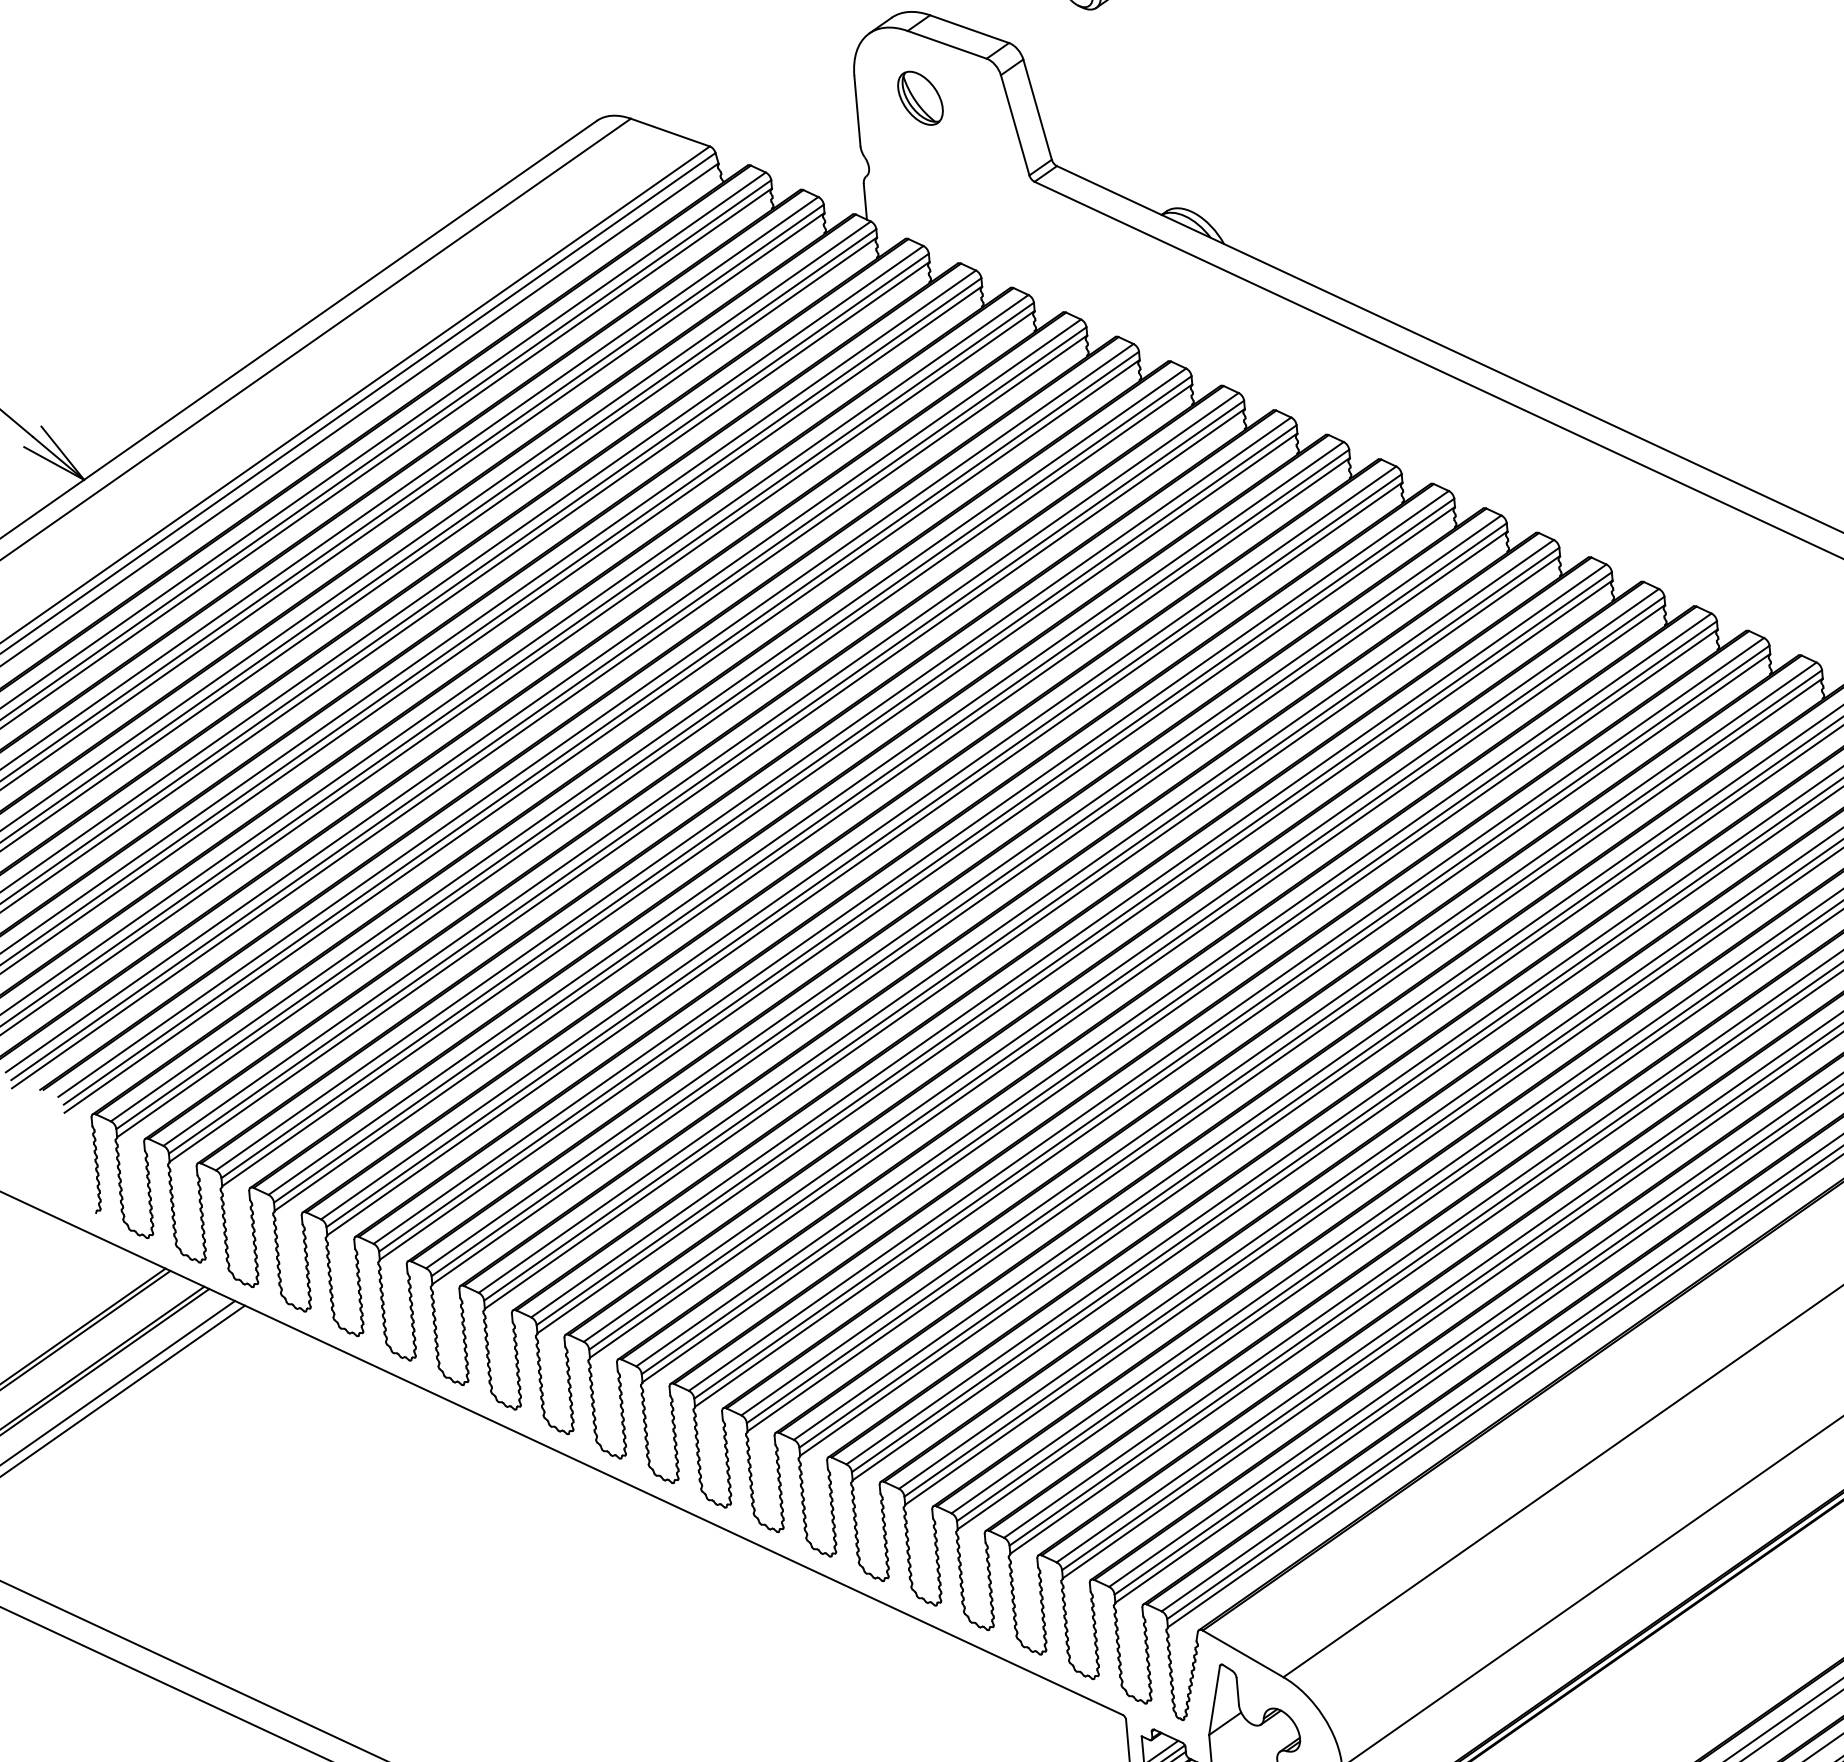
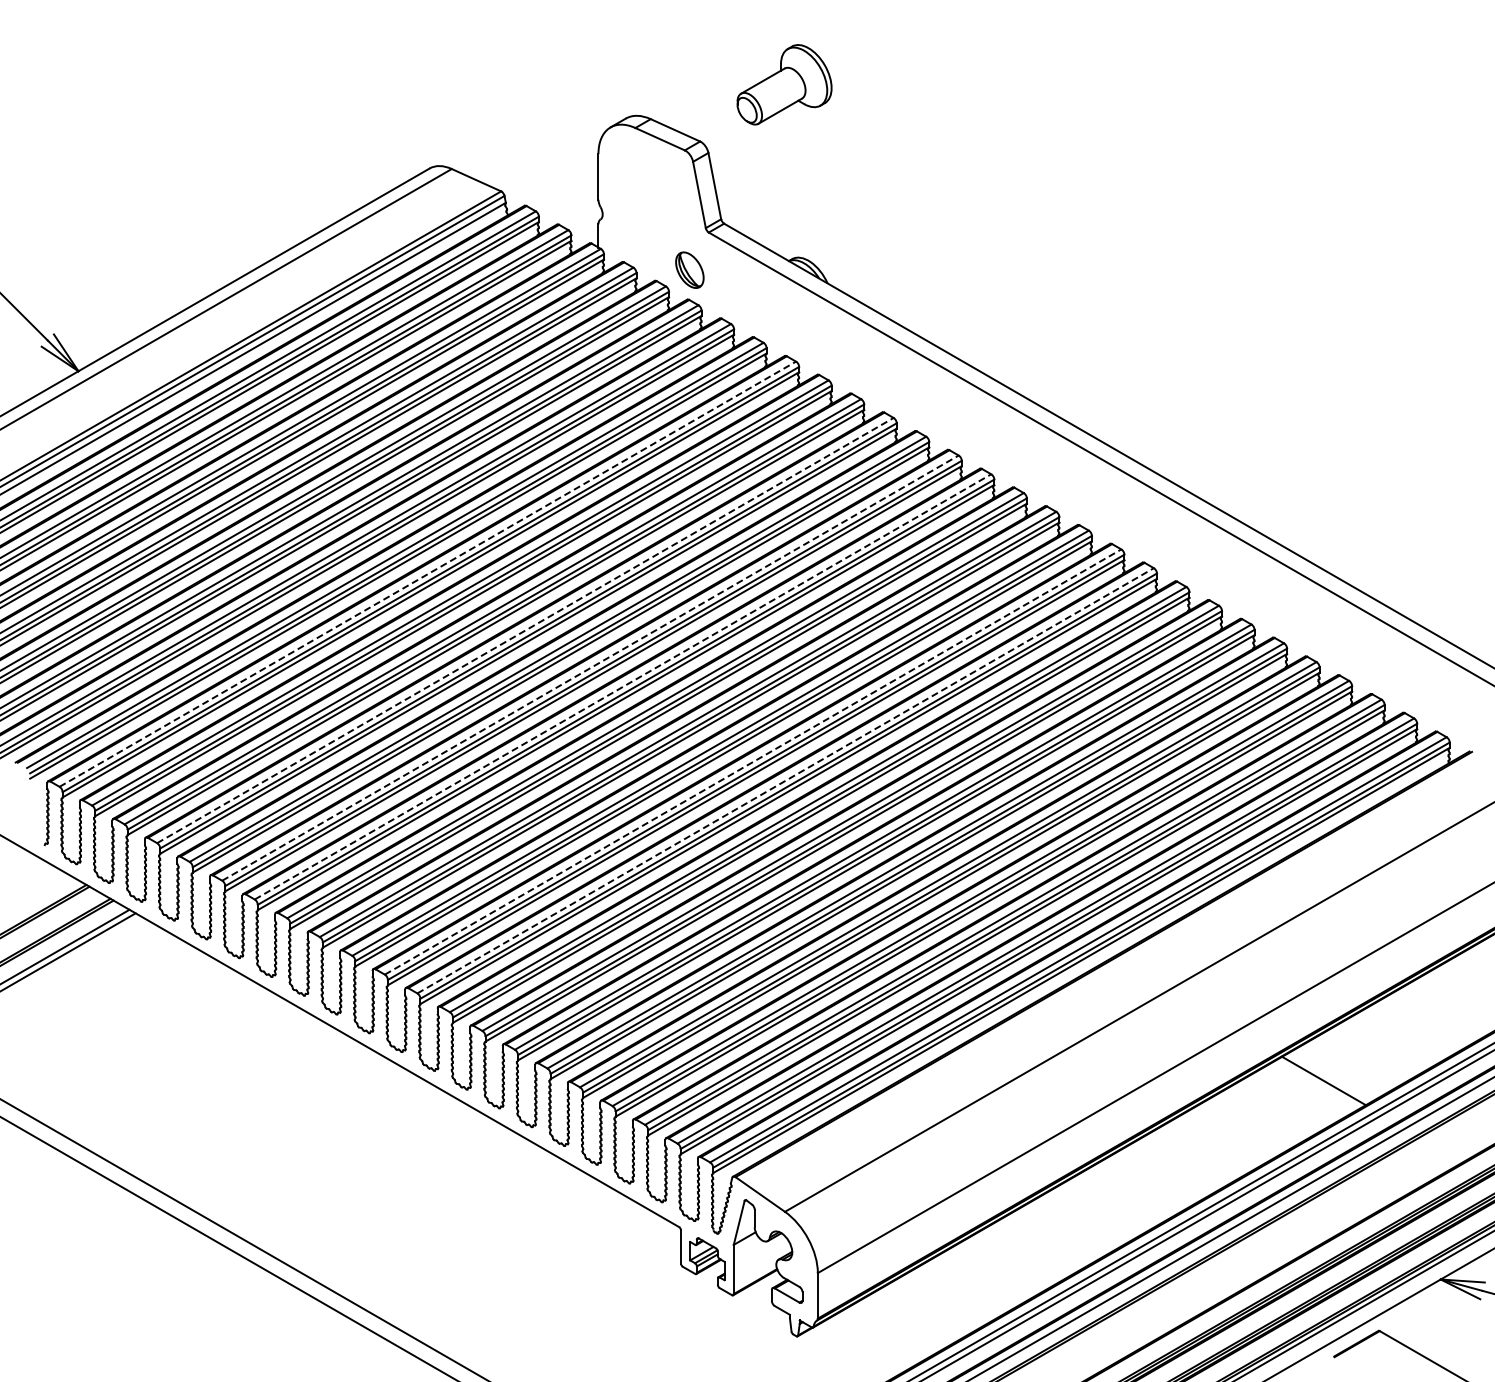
part: (919, 97) -> (689, 269), moved
line: (649, 743) -> (428, 573), solid -> dashed
line: (806, 818) -> (525, 630), solid -> dashed
line: (911, 866) -> (590, 667), solid -> dashed
line: (964, 891) -> (623, 686), solid -> dashed
line: (1174, 989) -> (753, 761), solid -> dashed
line: (1227, 1013) -> (786, 780), solid -> dashed

